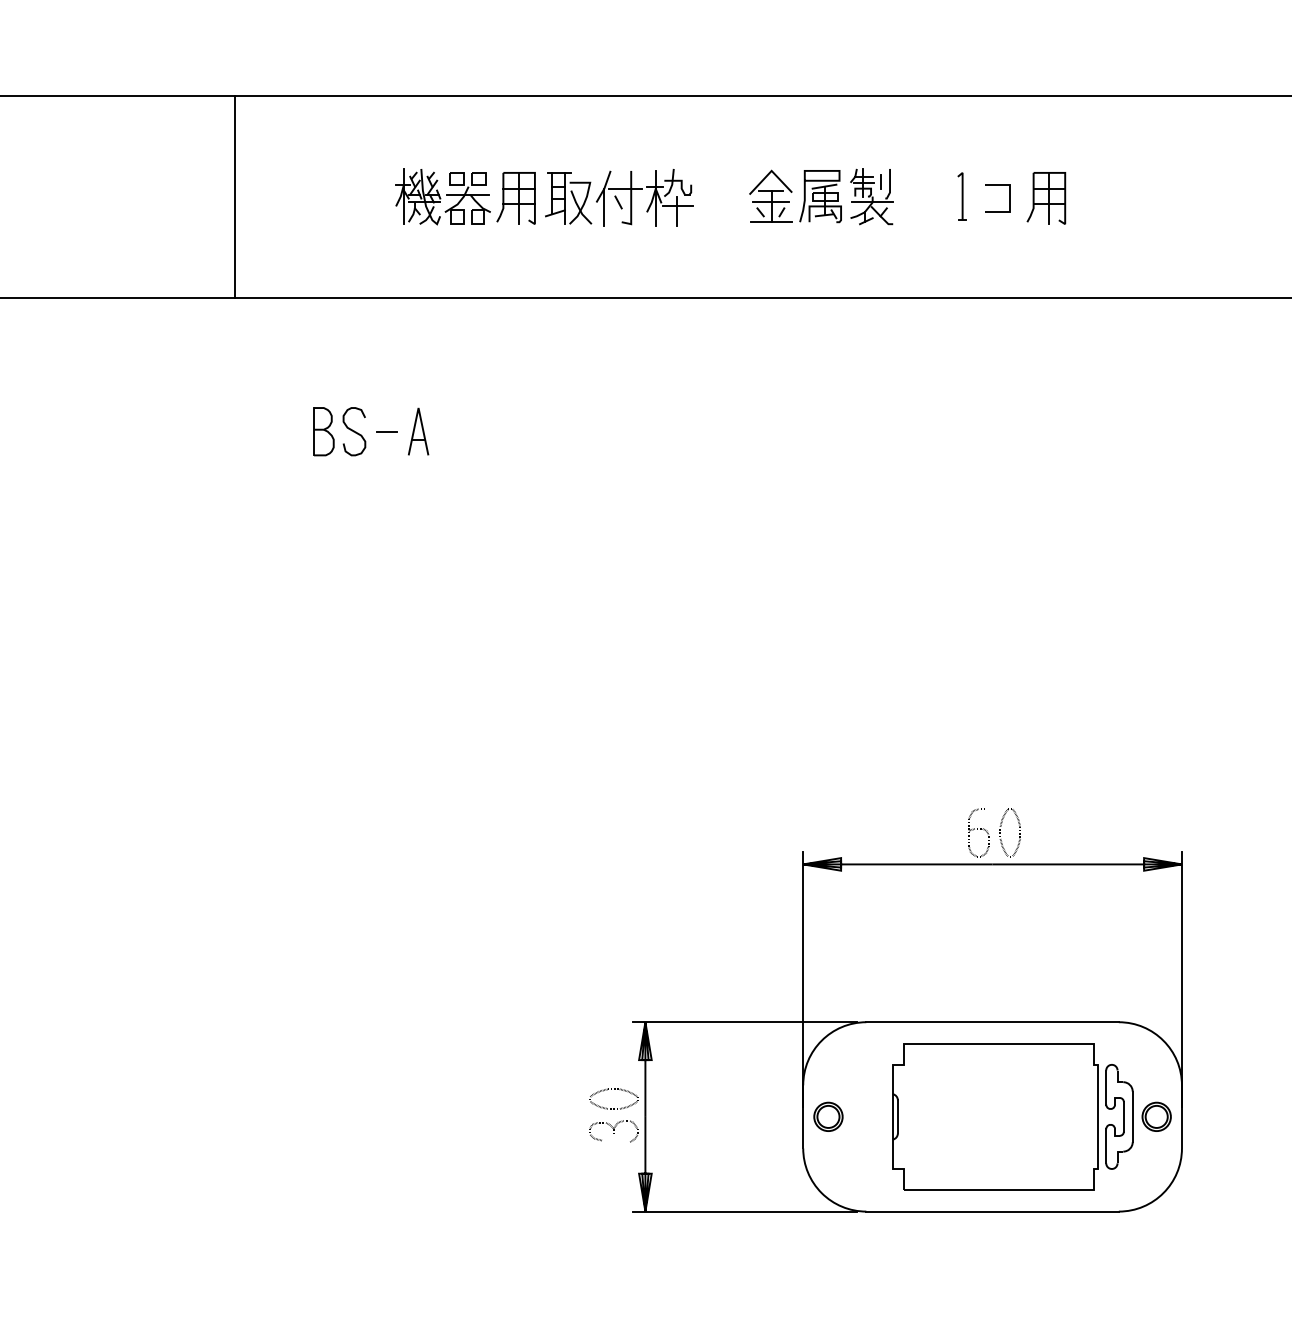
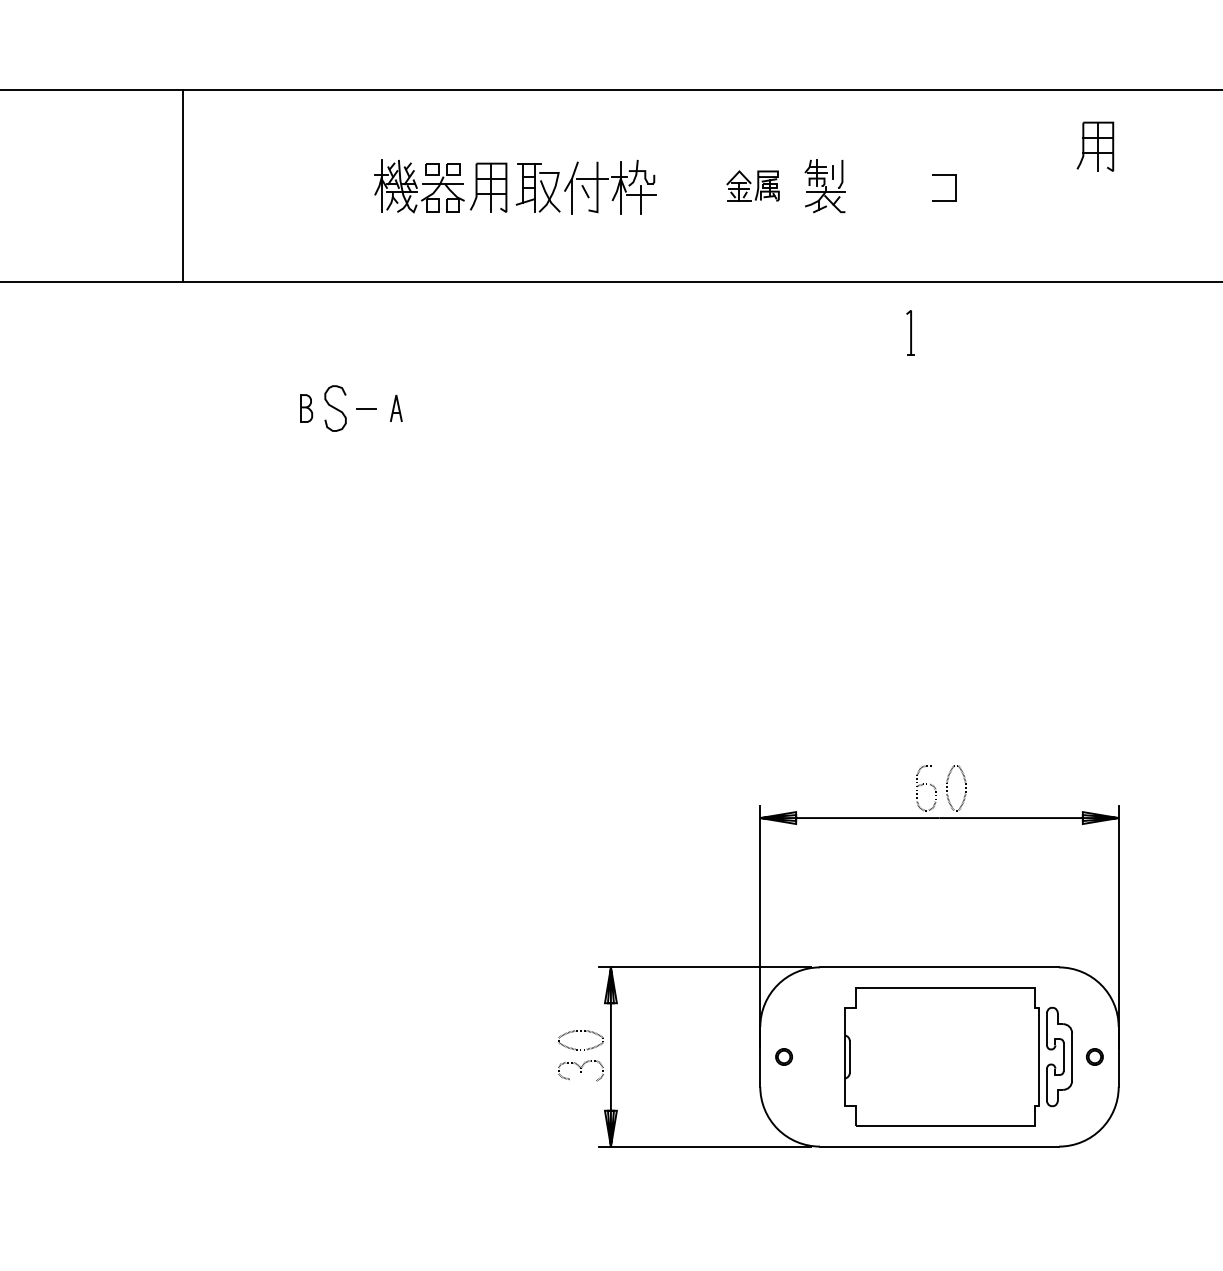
line: (234, 195) -> (182, 185), moved
part: (794, 195) -> (752, 185), size x0.6
part: (961, 195) -> (910, 332), moved
part: (1046, 198) -> (1095, 146), moved
part: (323, 431) -> (306, 408), size x0.6
part: (418, 431) -> (396, 408), size x0.6
part: (827, 1116) -> (783, 1056), size x0.6
part: (1156, 1116) -> (1094, 1056), size x0.6

